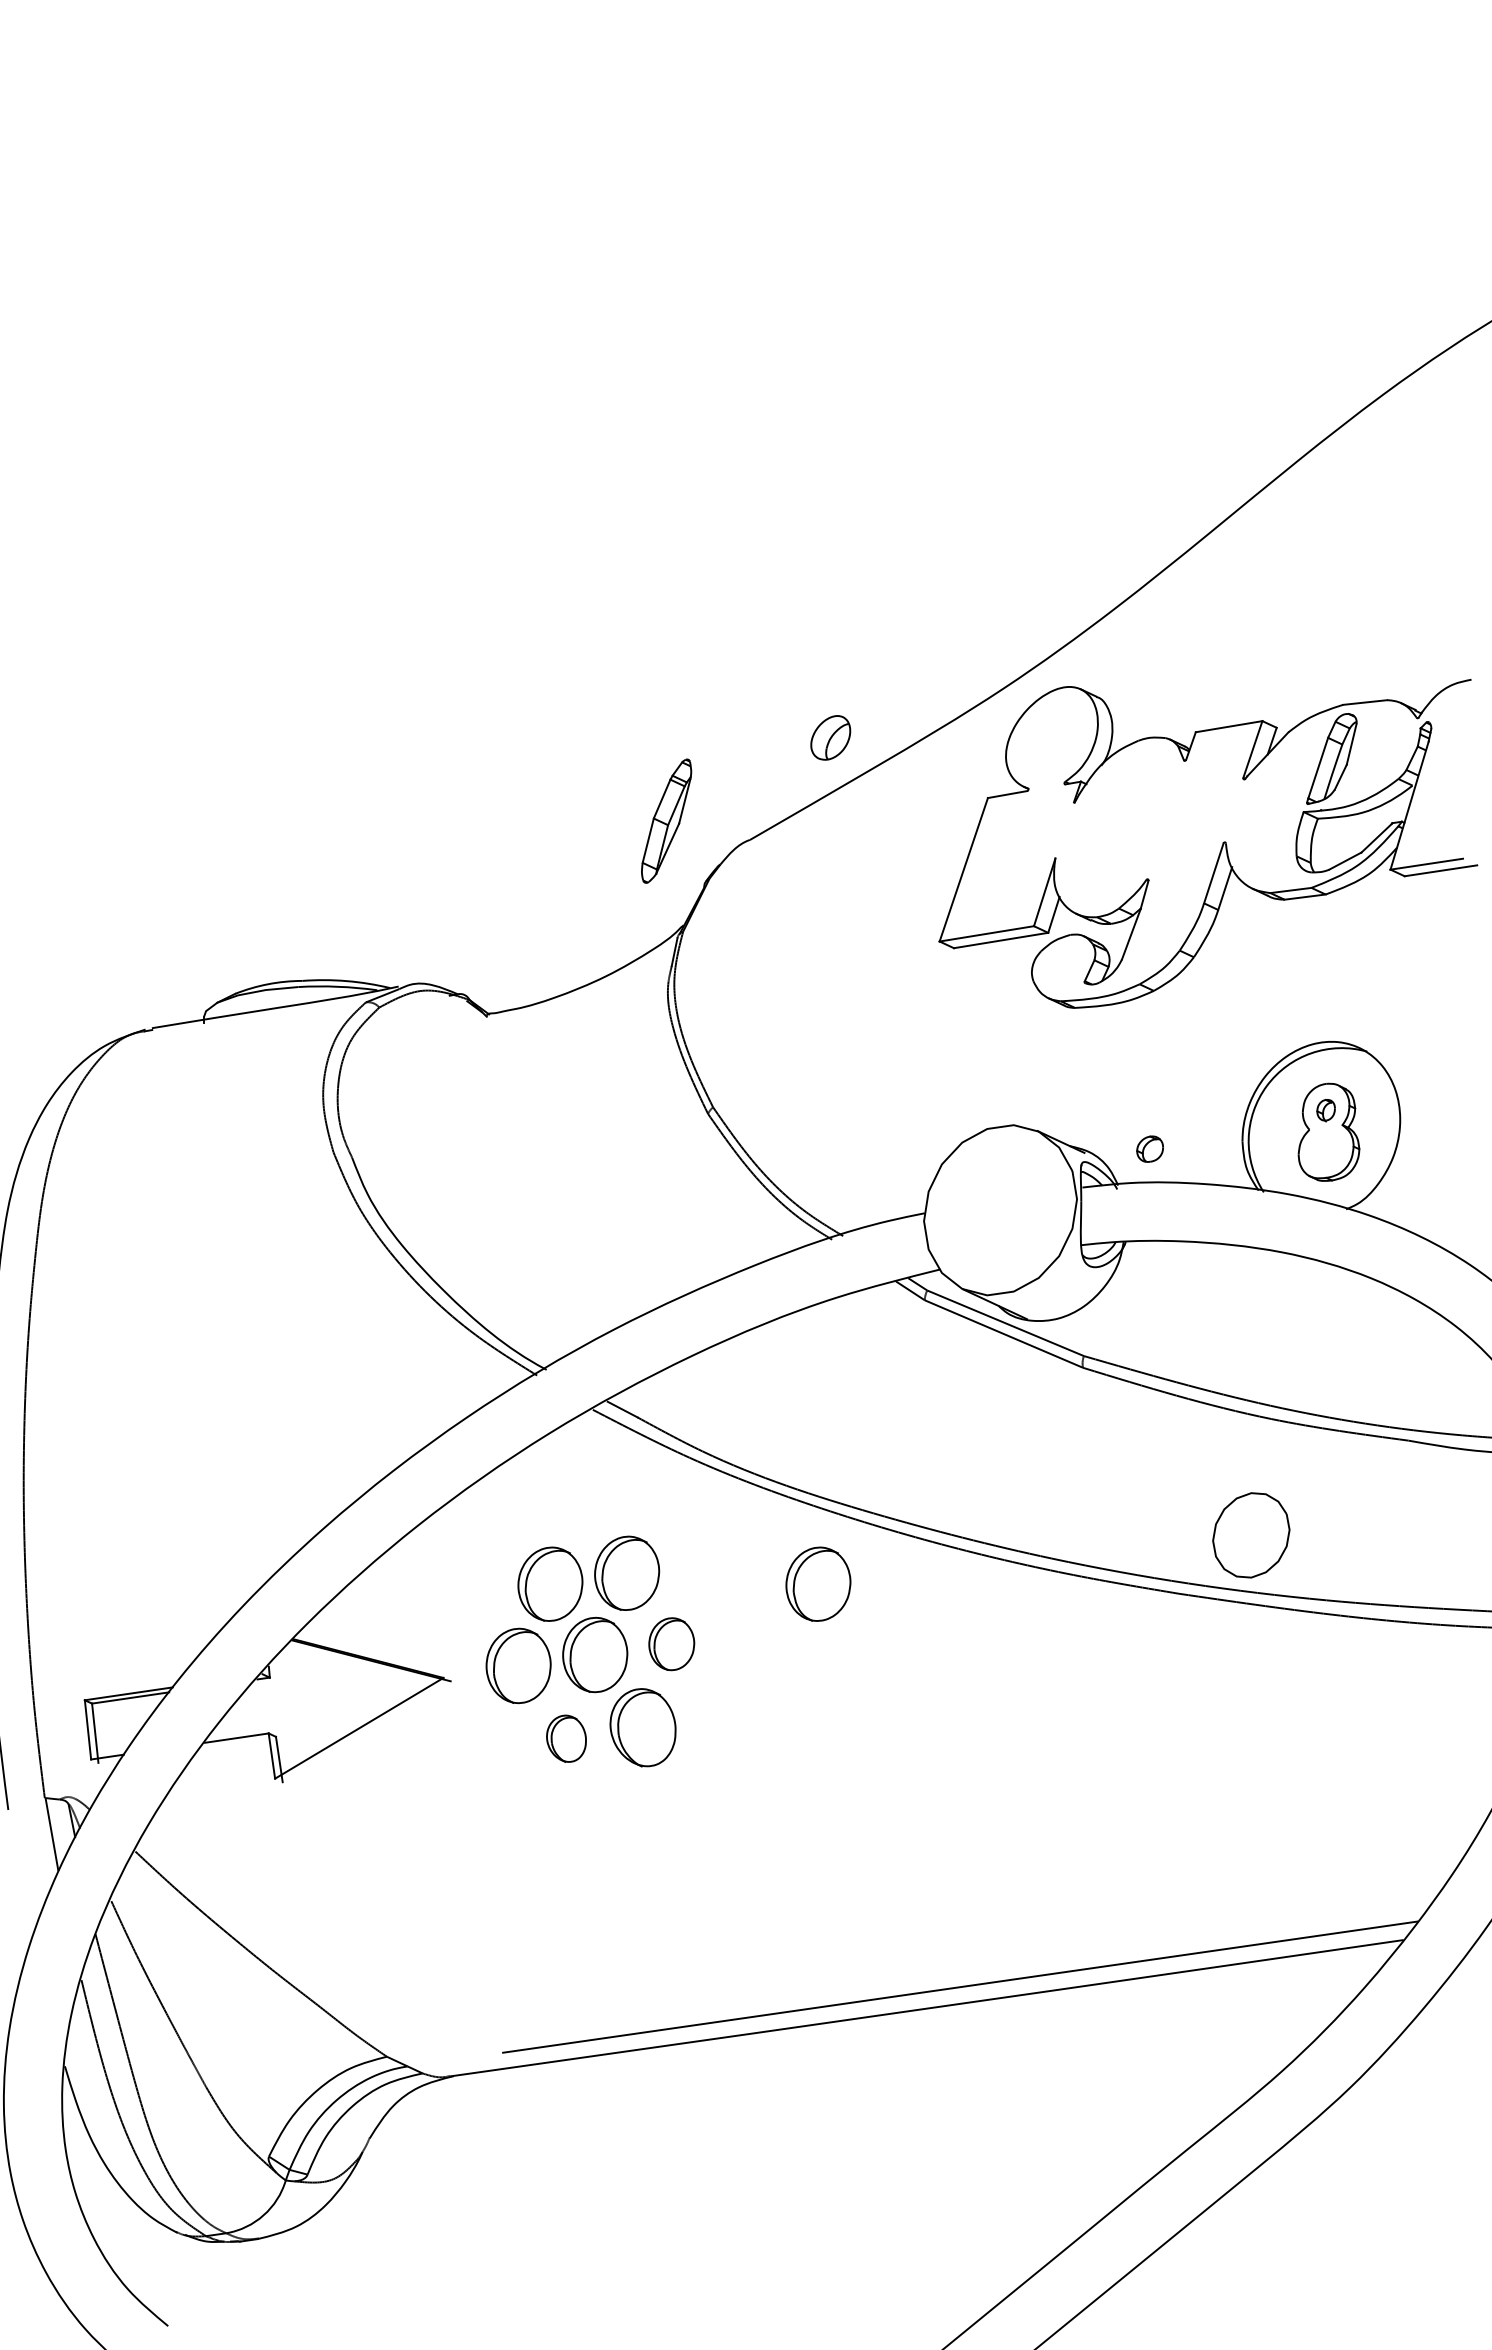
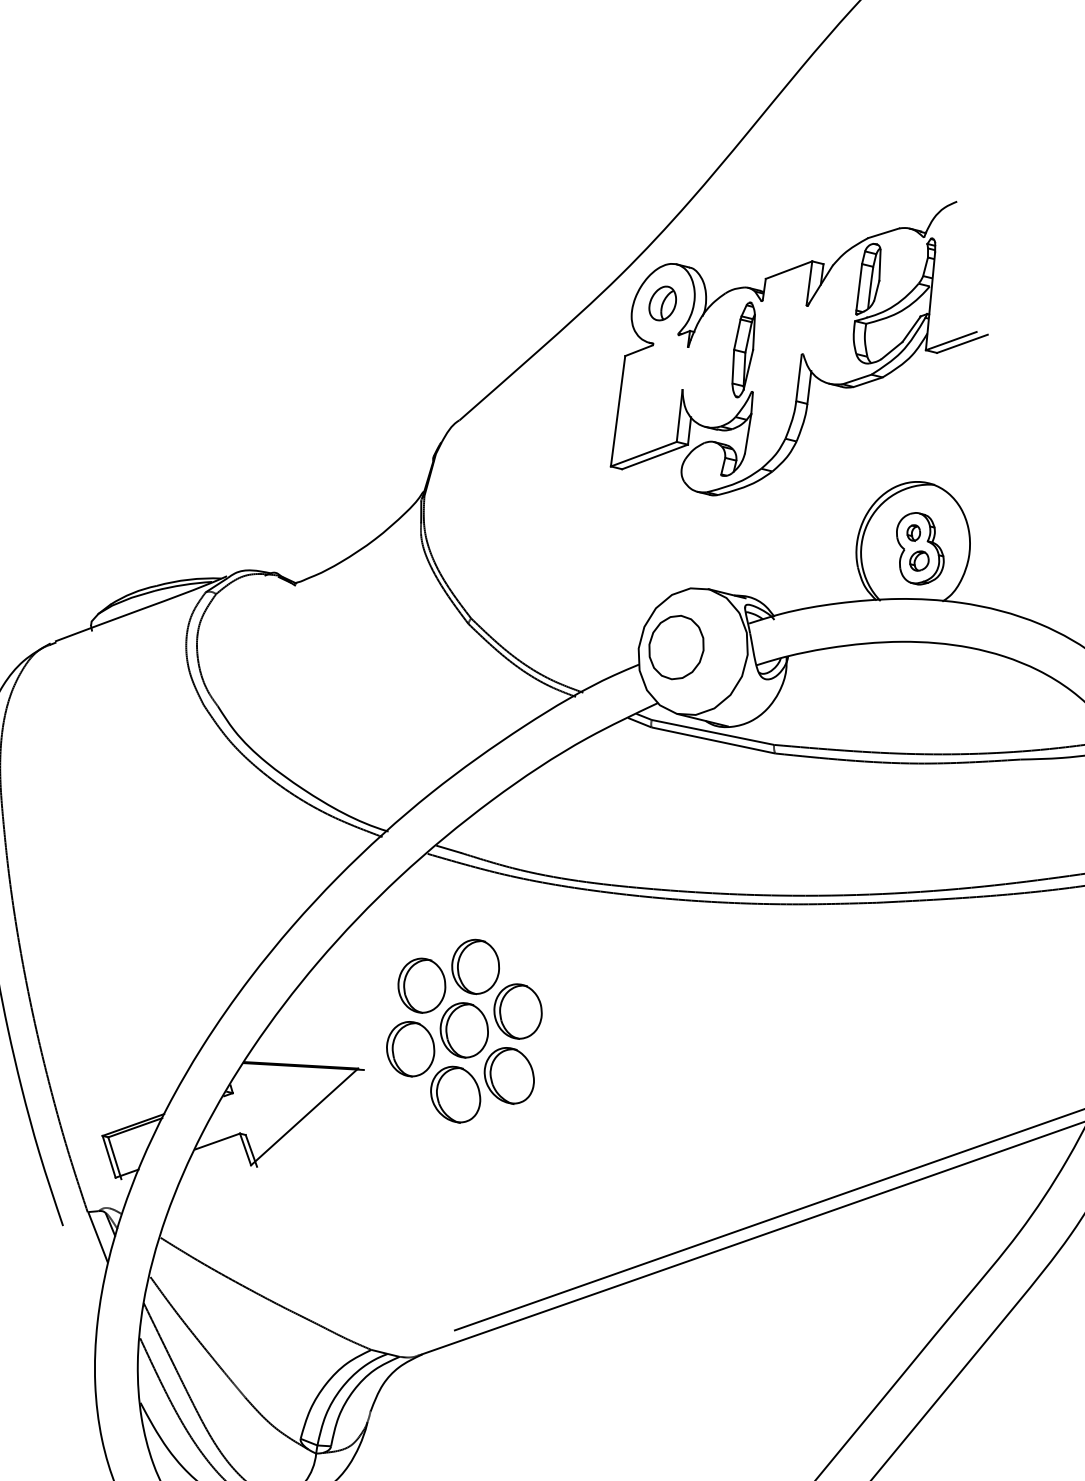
part: (830, 737) -> (662, 303), moved
part: (666, 820) -> (743, 349), moved
part: (1149, 1148) -> (918, 560), moved
part: (1251, 1535) -> (676, 647), moved
part: (818, 1583) -> (615, 946), removed
part: (671, 1644) -> (517, 1011), size x1.43
part: (566, 1738) -> (455, 1094), size x1.67

